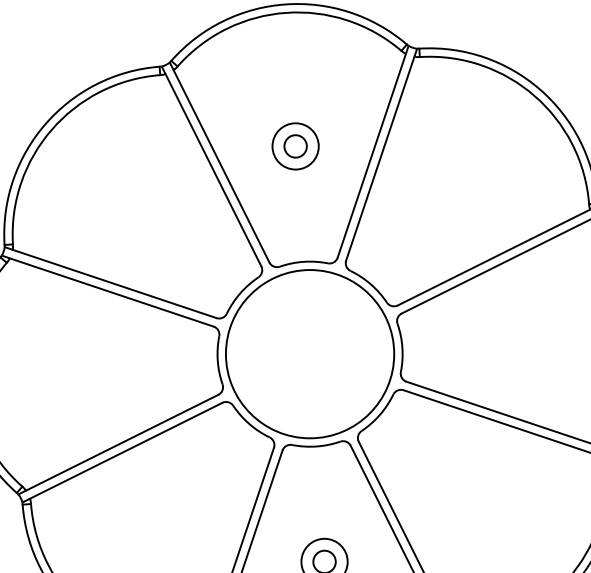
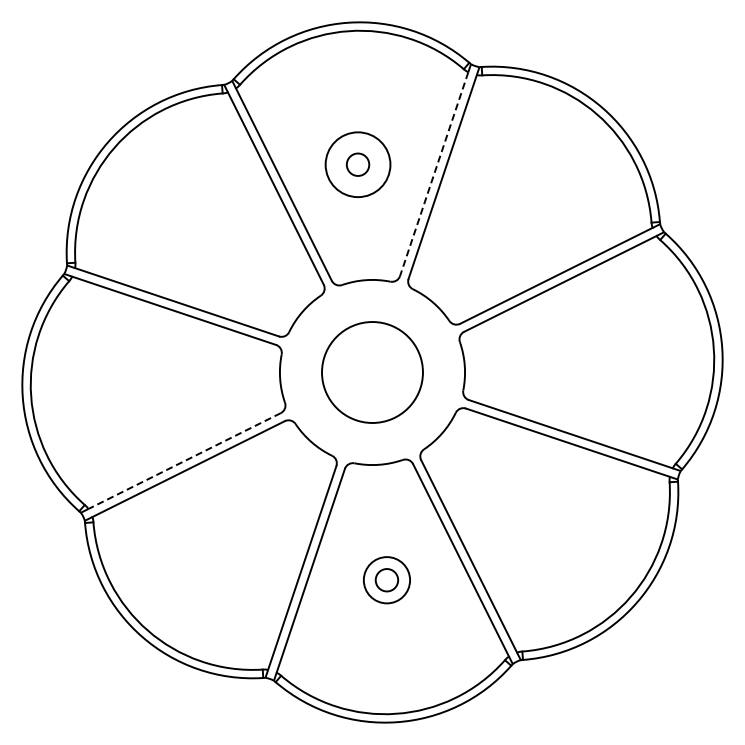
circle: (295, 146) -> (357, 164), size x1.4
line: (372, 156) -> (434, 174), solid -> dashed
circle: (310, 354) -> (372, 372), size x0.6
line: (122, 443) -> (184, 461), solid -> dashed

